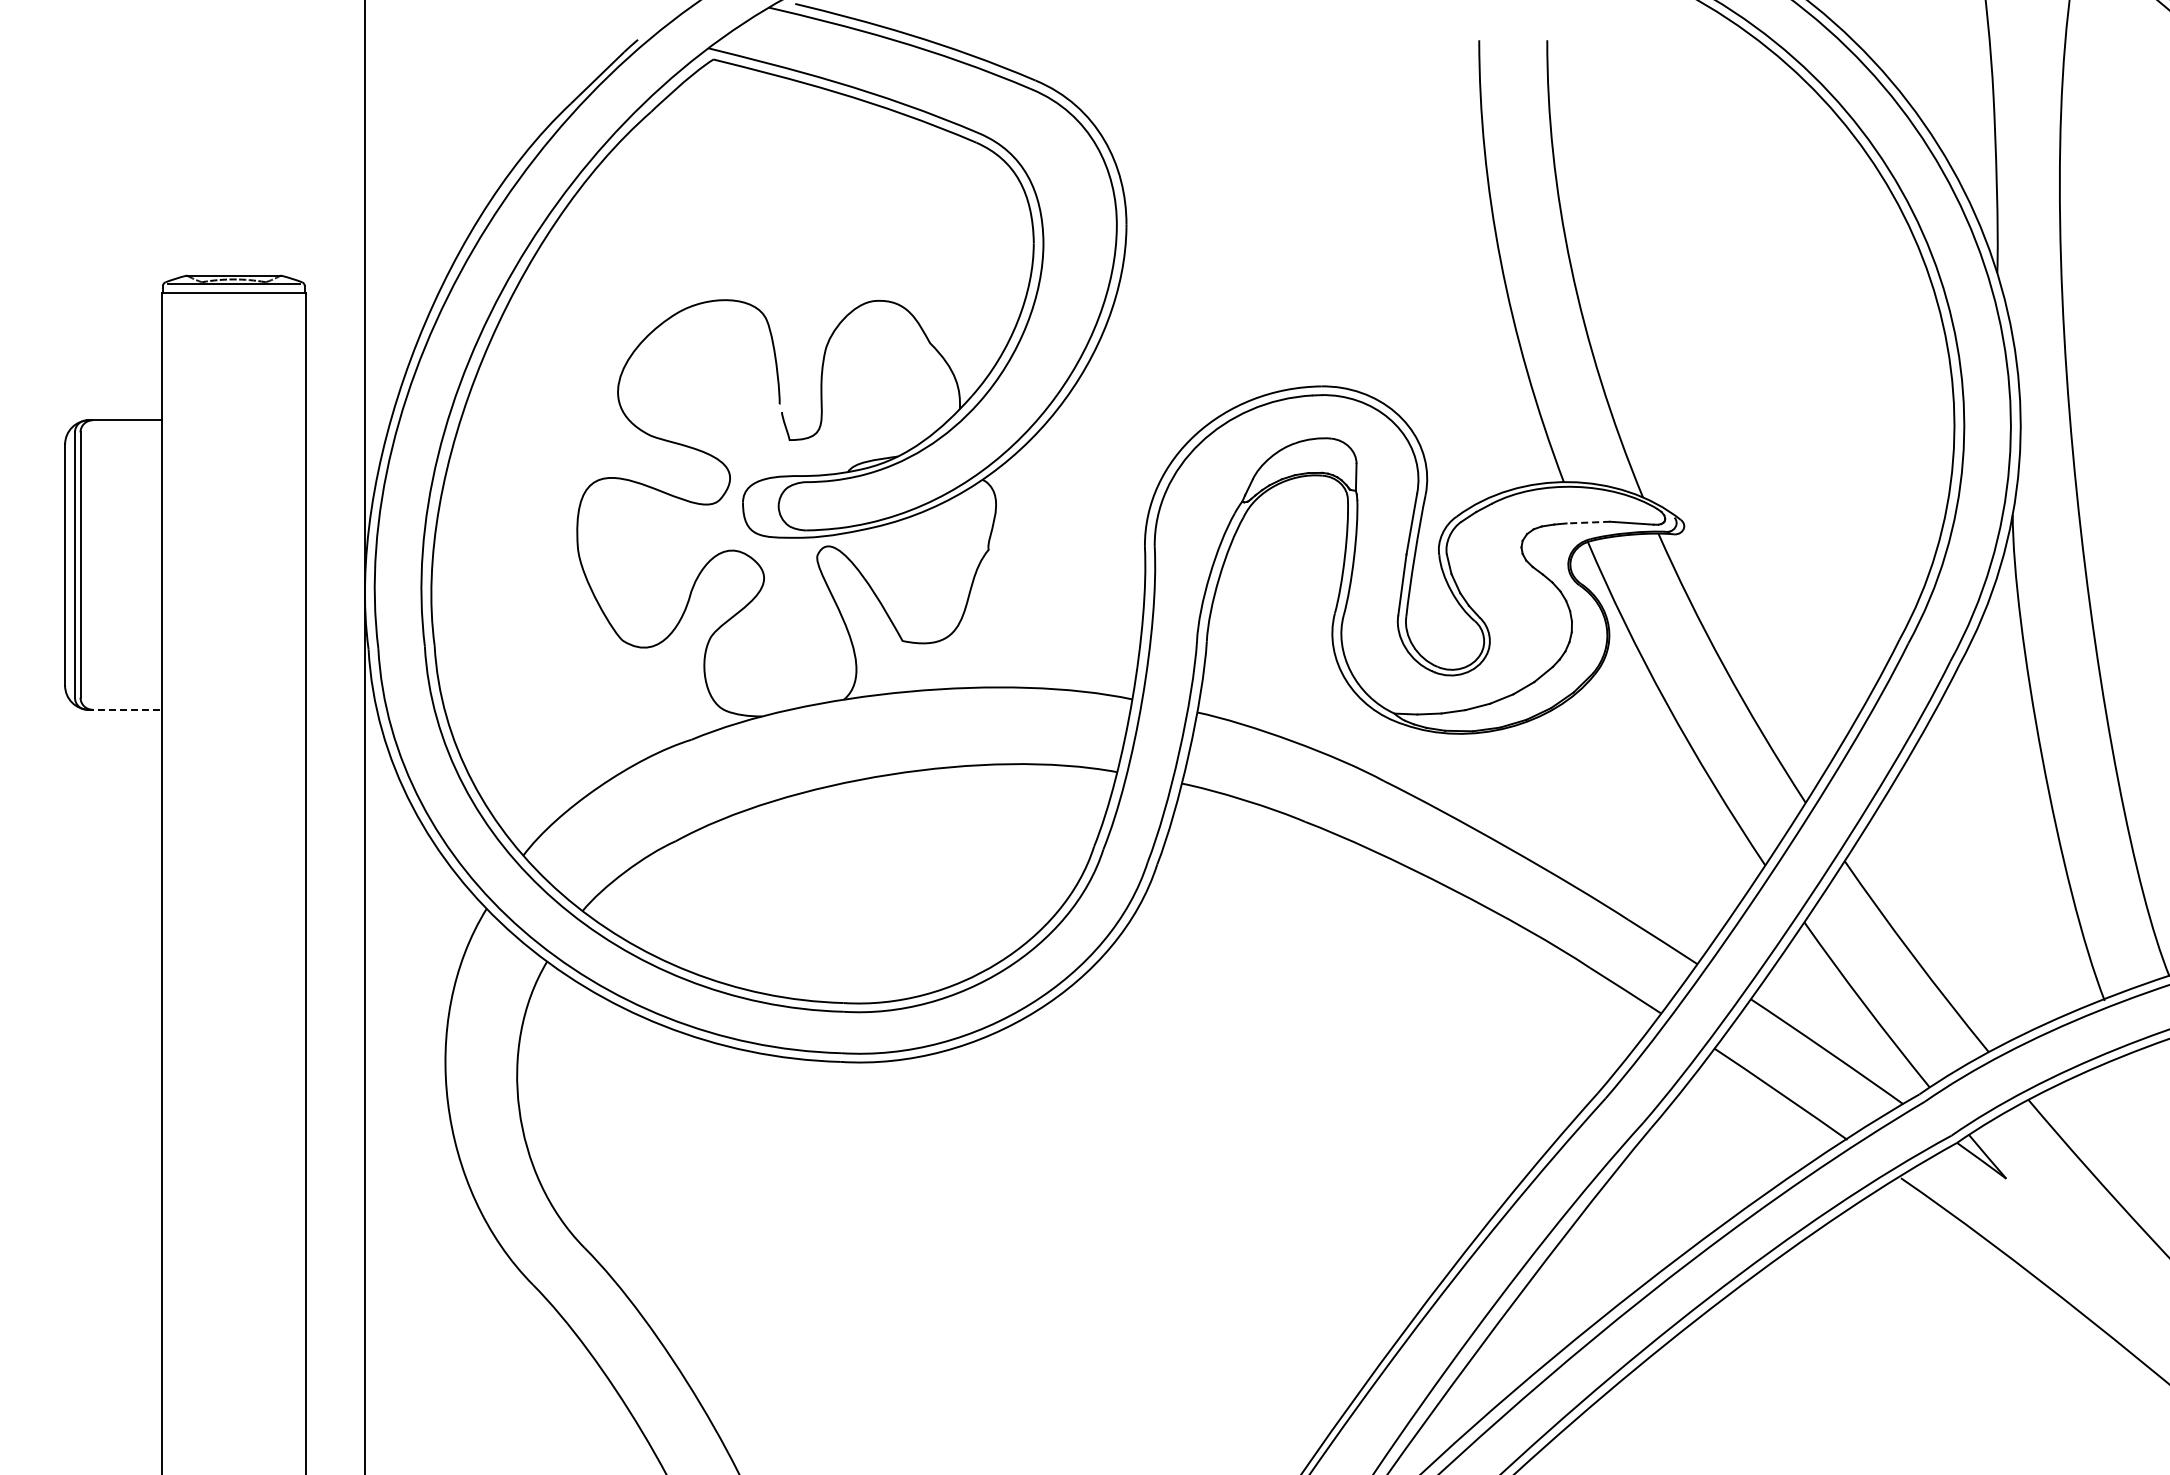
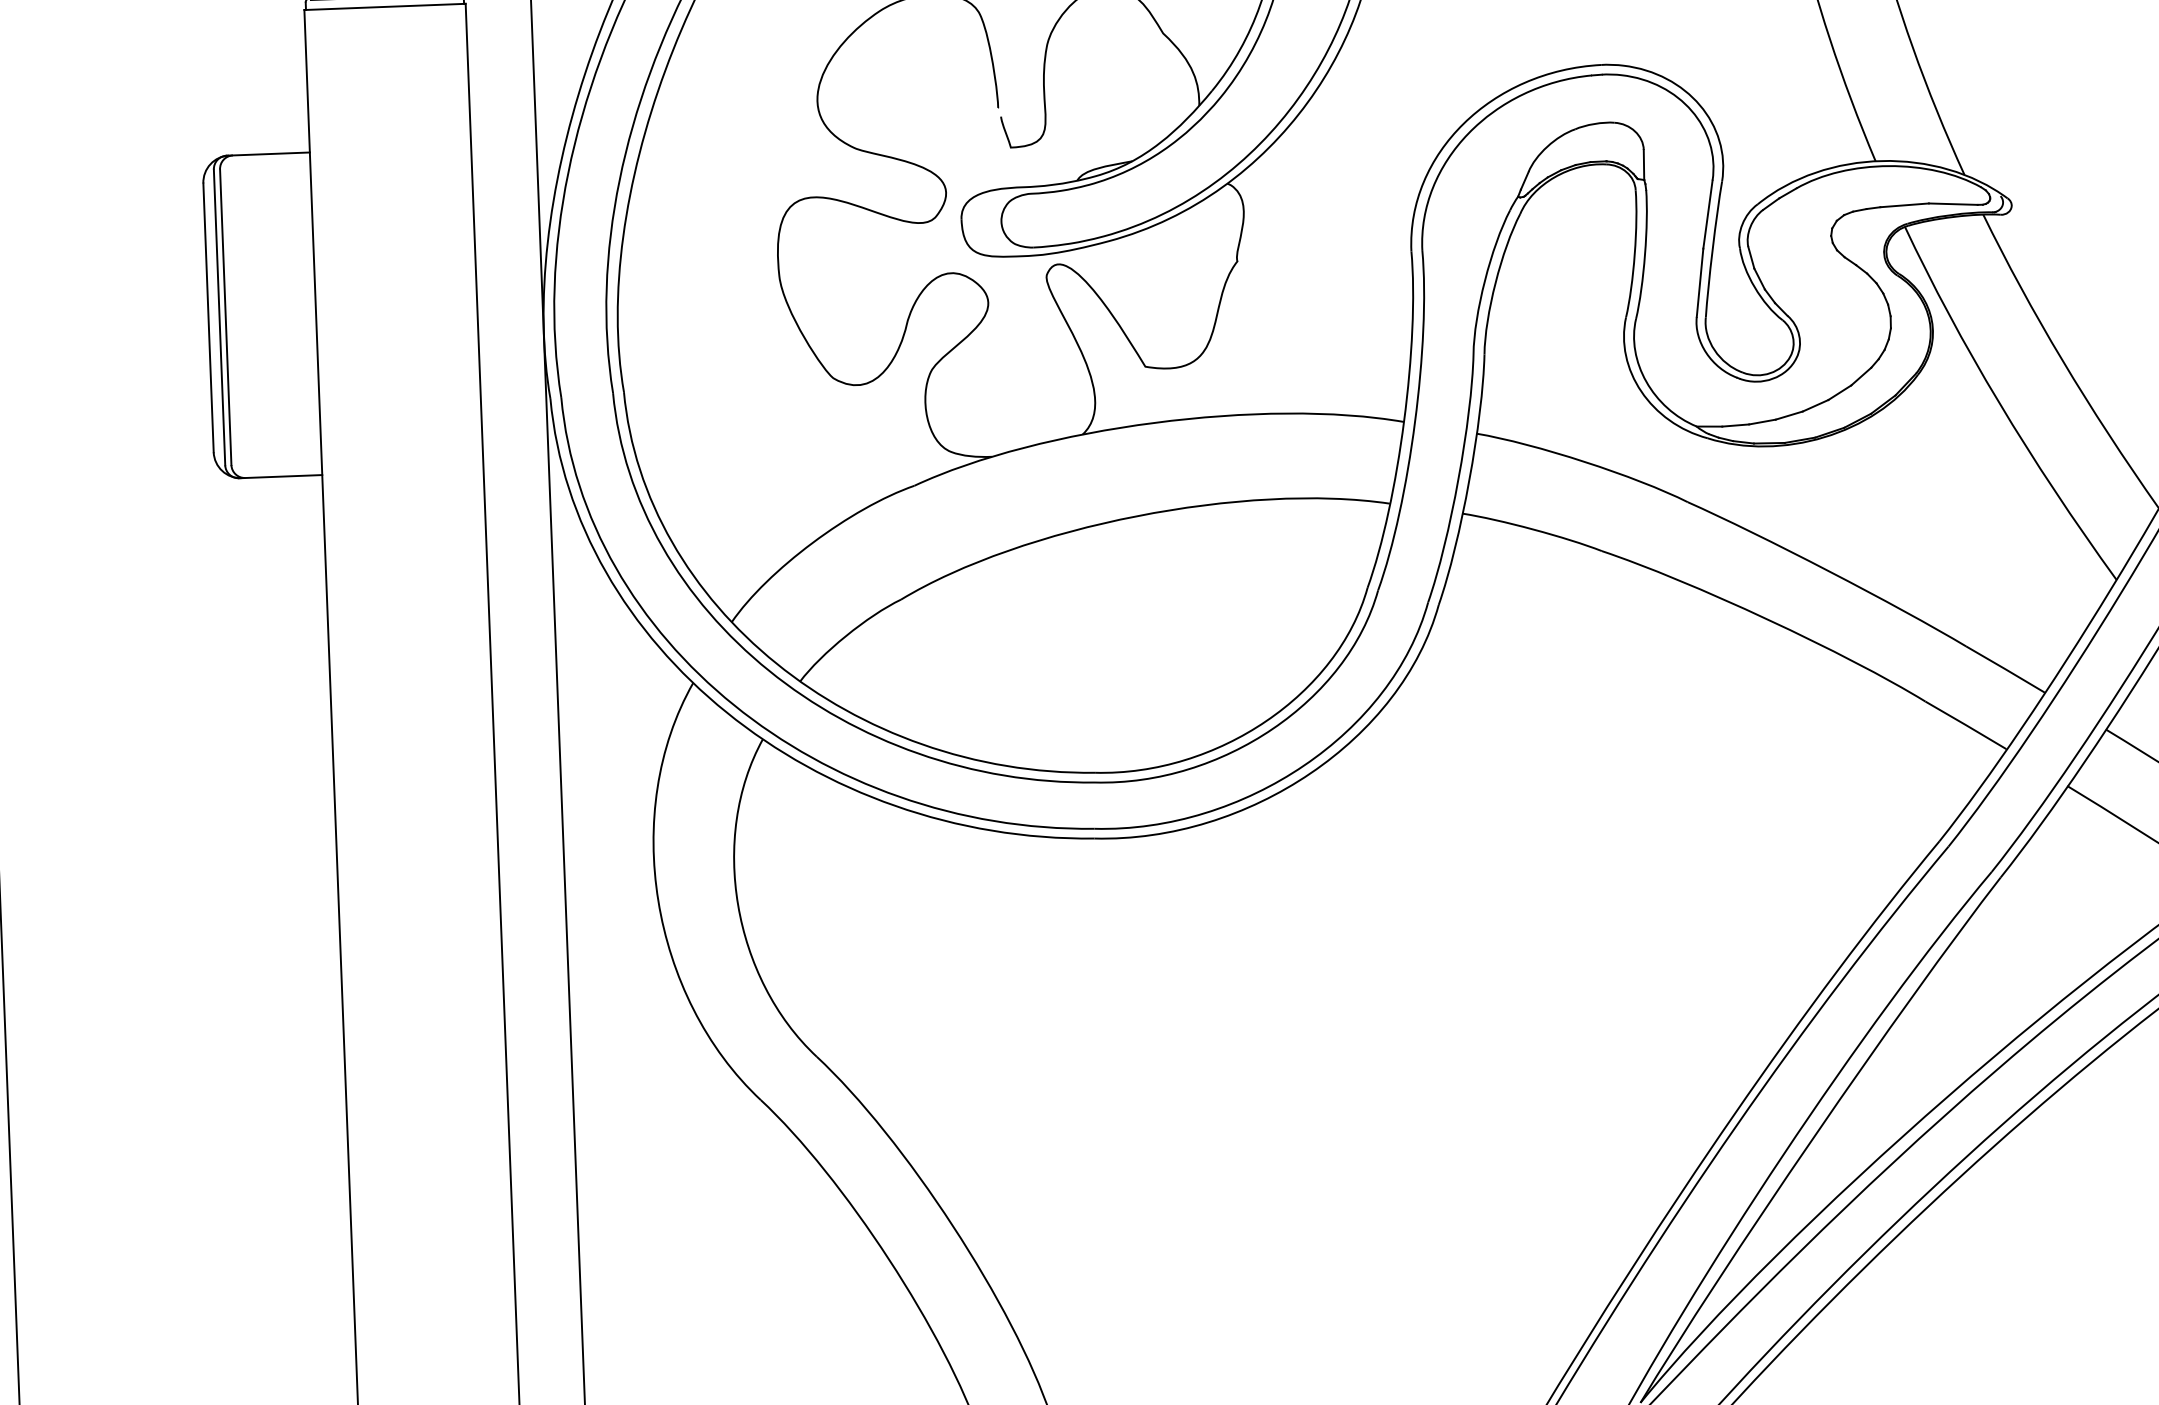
line: (1588, 522) -> (1904, 205), dashed -> solid
line: (124, 709) -> (280, 476), dashed -> solid

